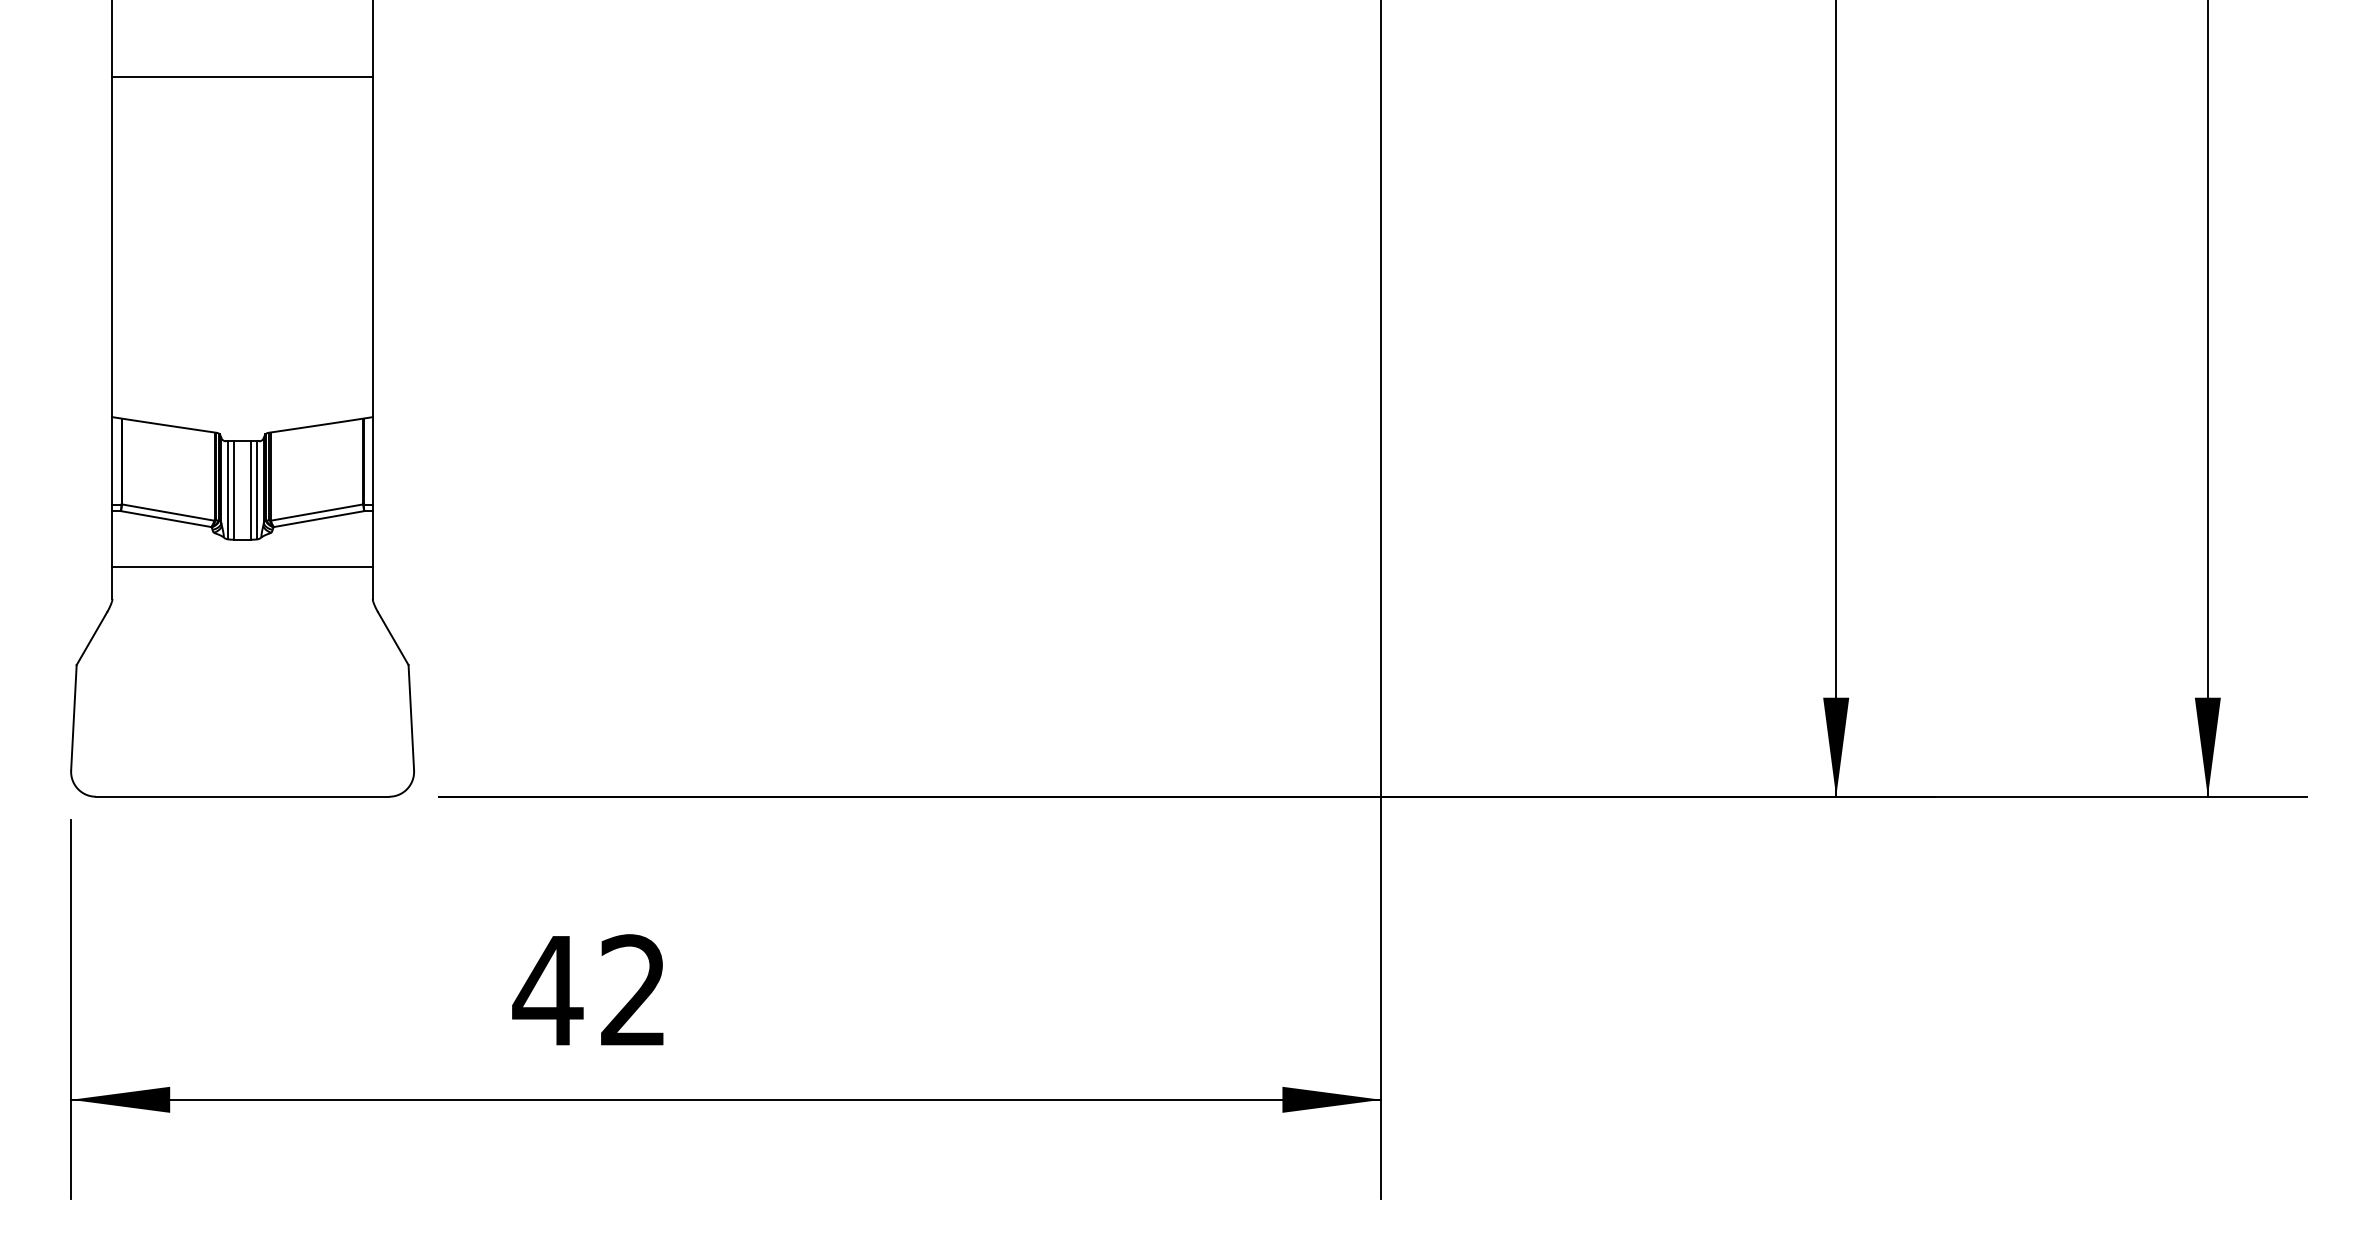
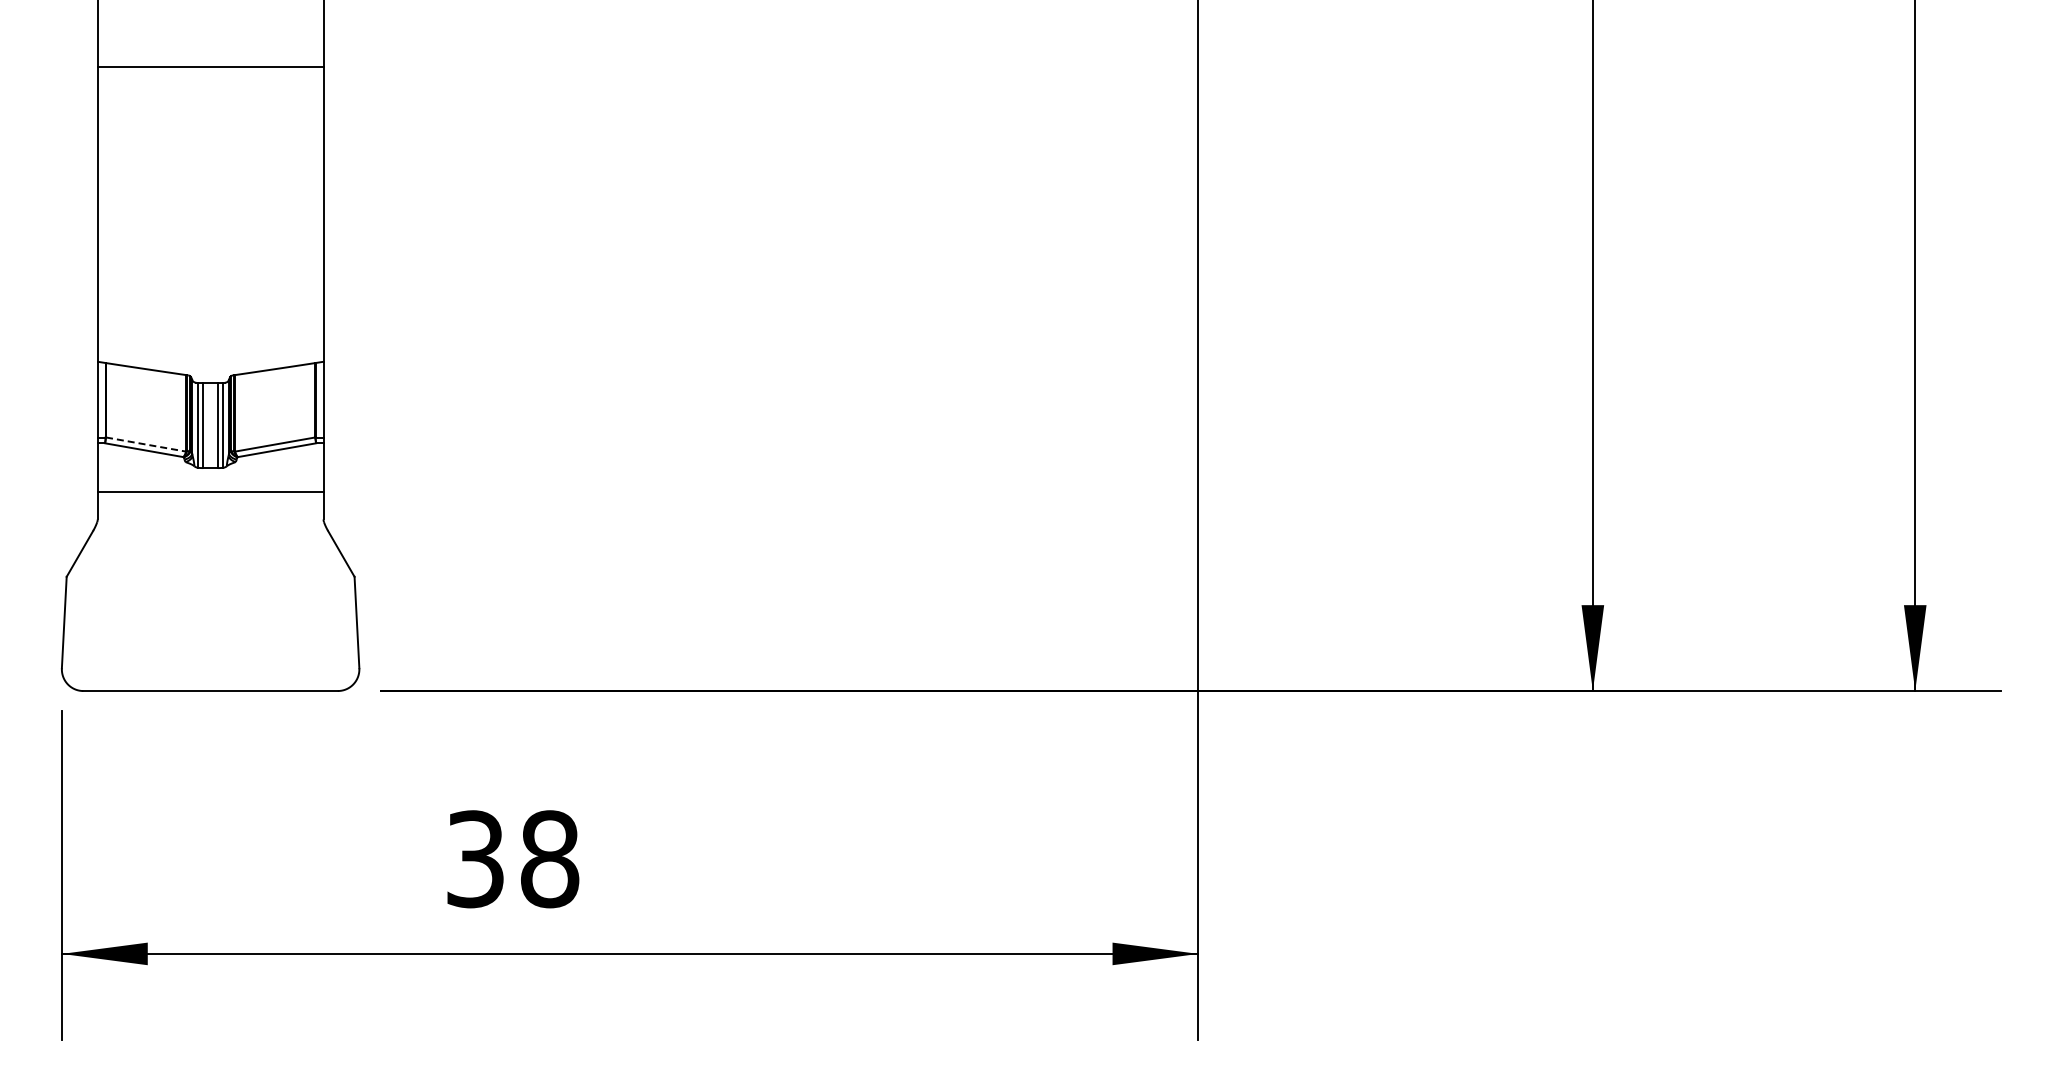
line: (168, 512) -> (146, 444), solid -> dashed
text: (589, 990) -> (511, 859), 42 -> 38

